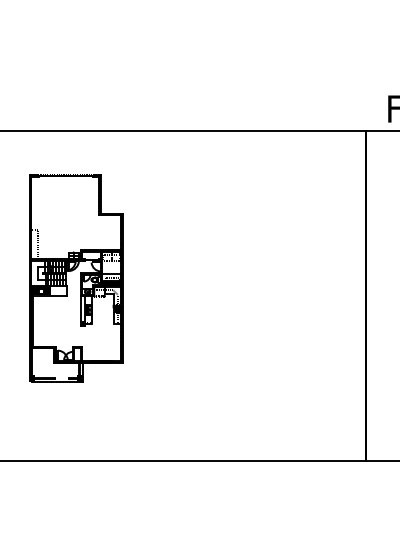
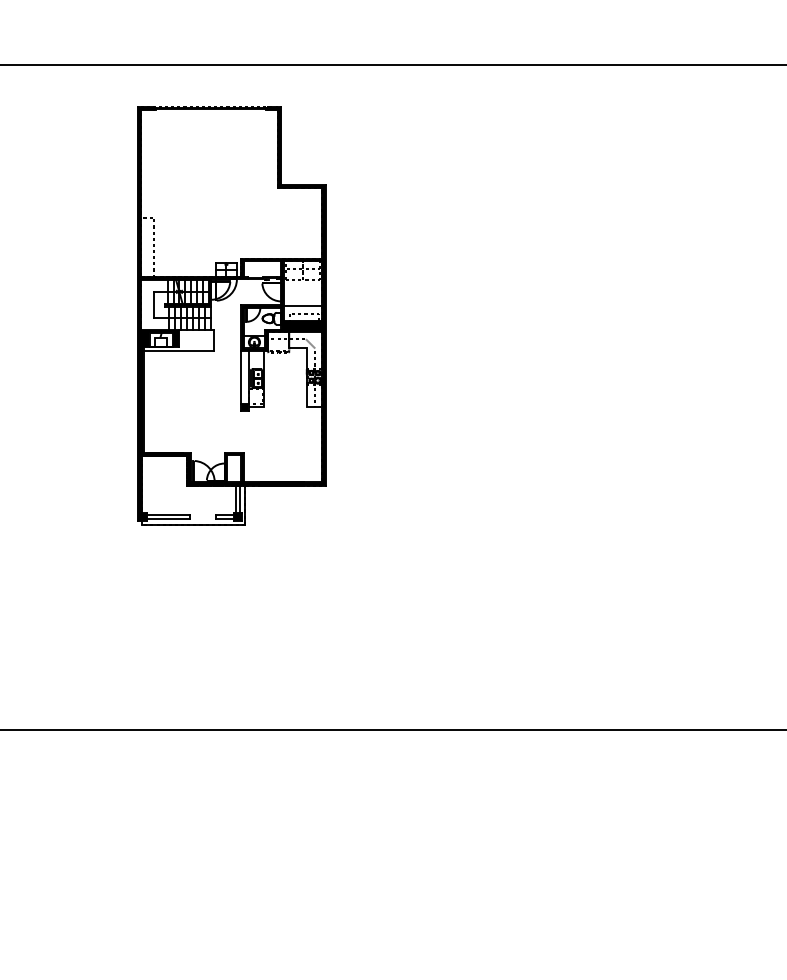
part: (76, 278) -> (231, 315), moved

